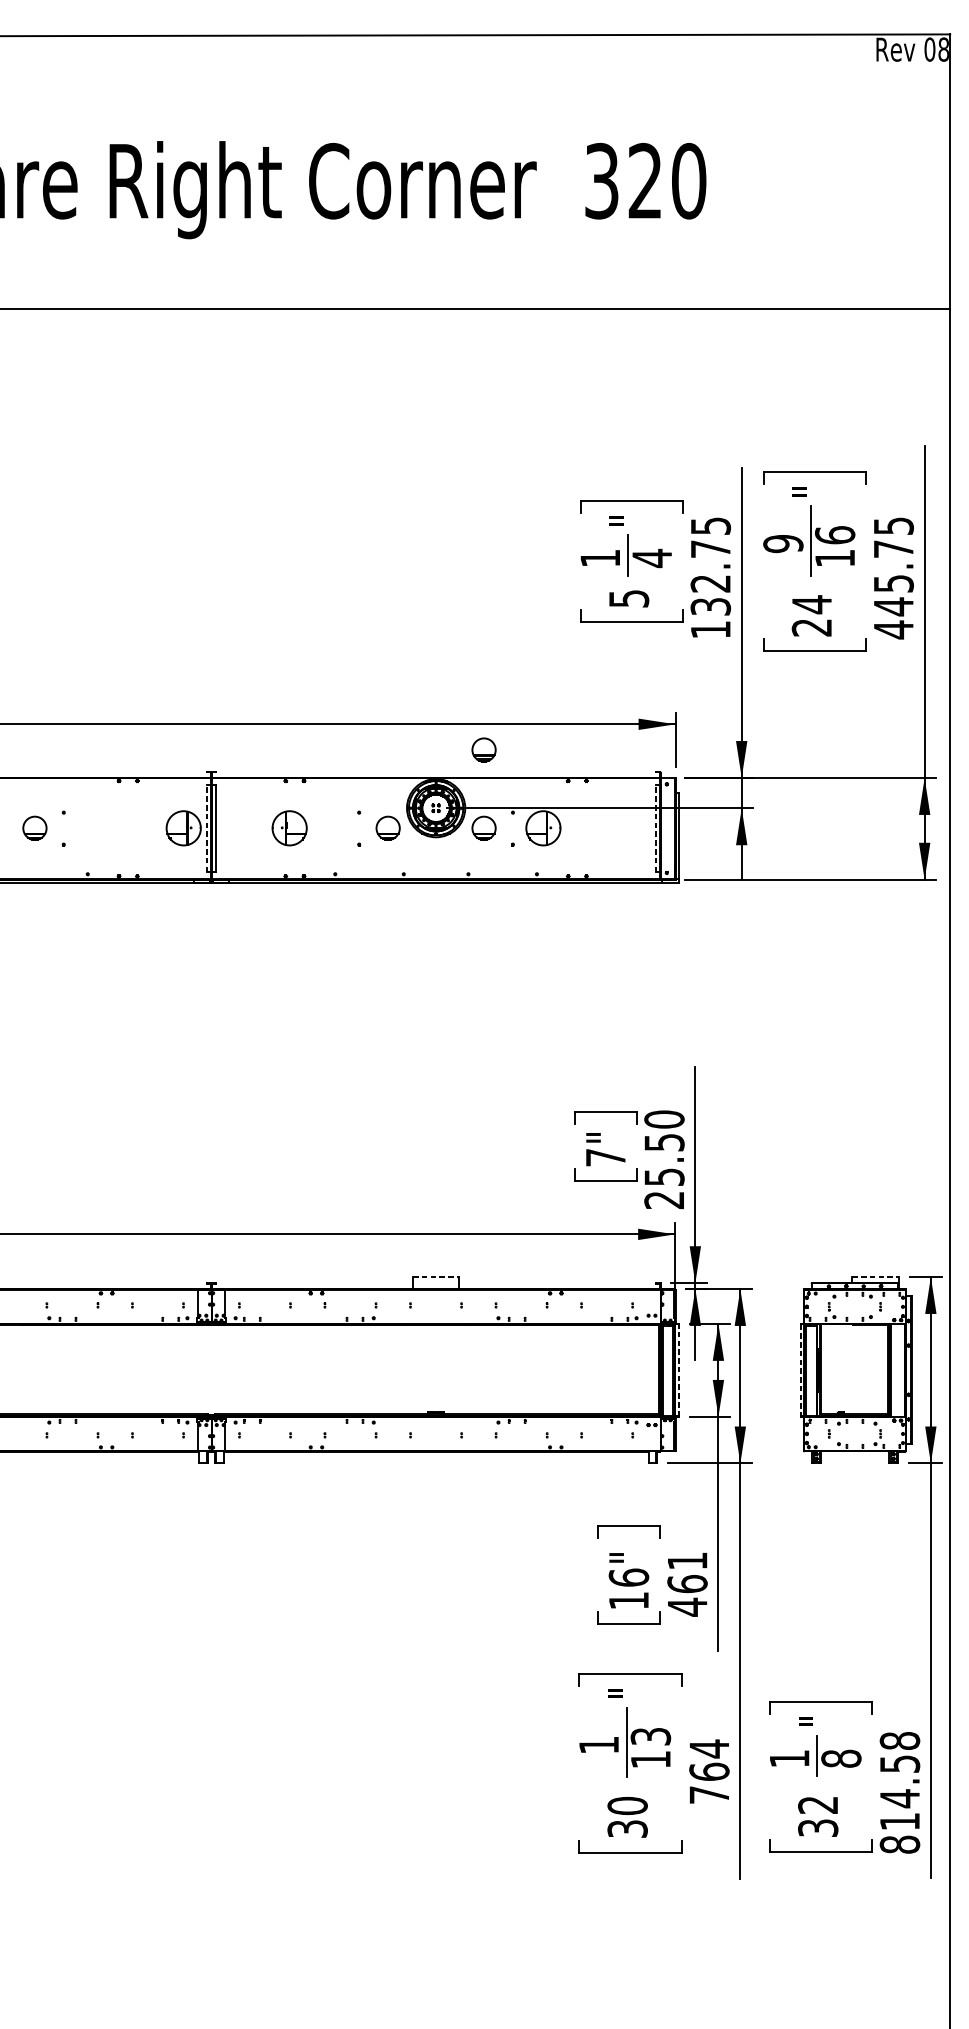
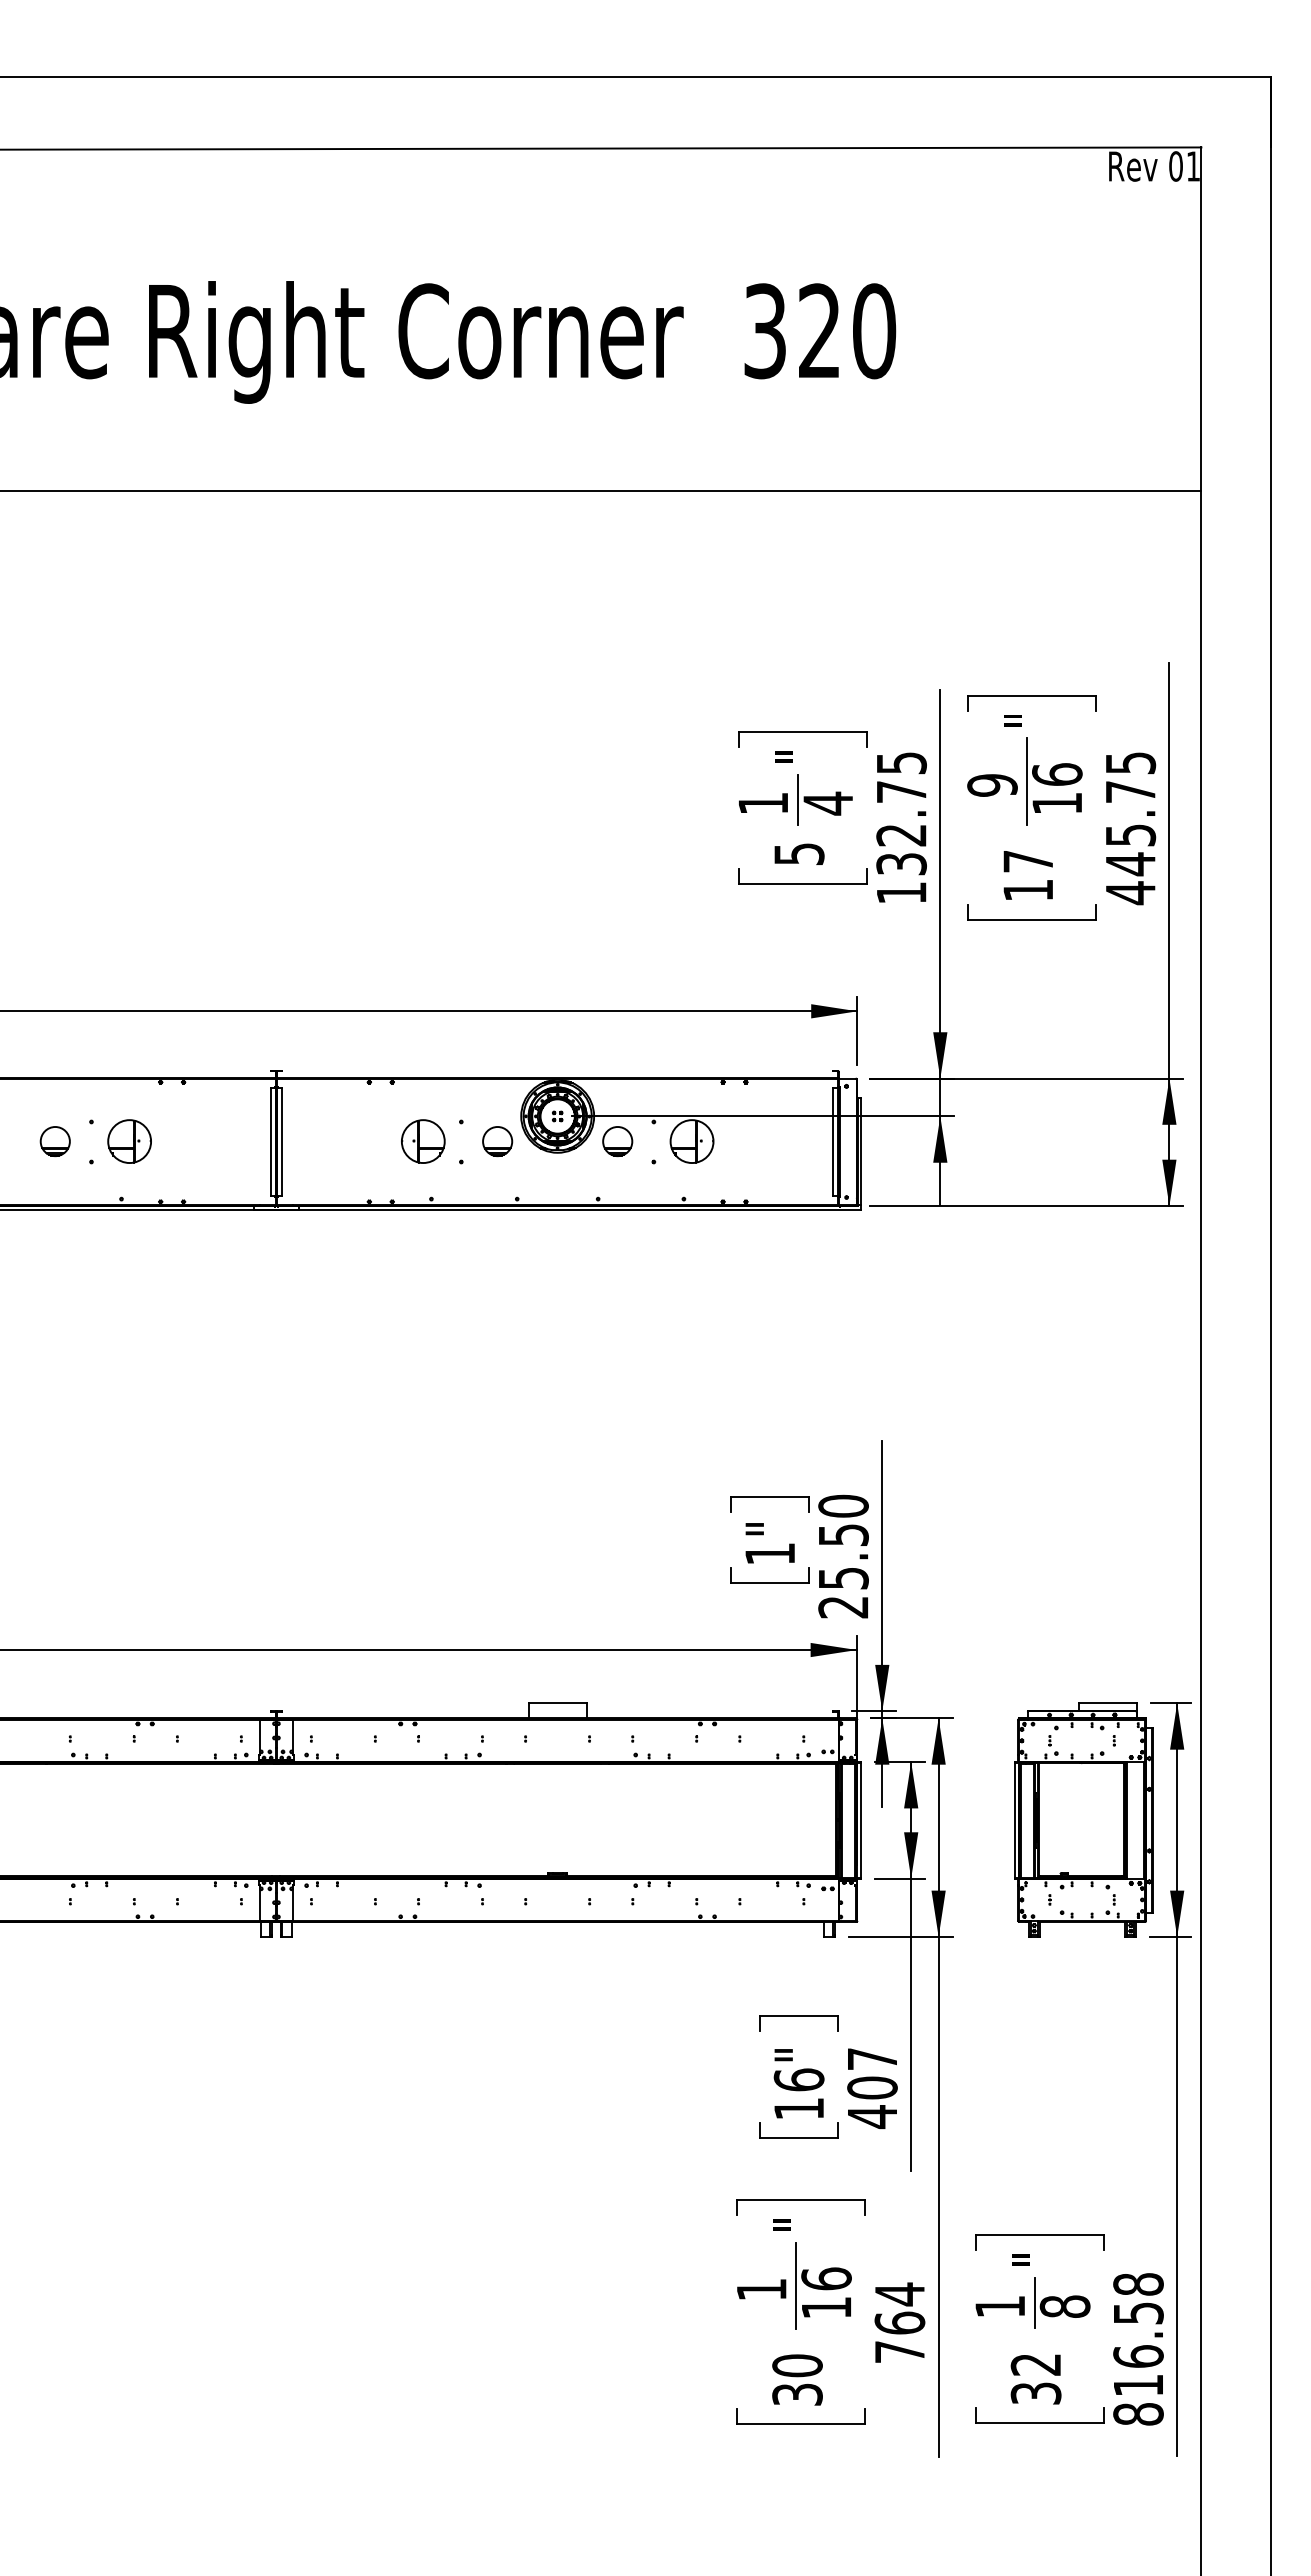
text: (943, 49) -> (1192, 166), 08 -> 01
text: (811, 615) -> (1027, 875), 24 -> 17
part: (483, 750) -> (617, 1043), removed
part: (183, 828) -> (129, 1141), moved
line: (206, 828) -> (270, 1141), dashed -> solid
part: (289, 828) -> (423, 1141), moved
line: (656, 828) -> (833, 1141), dashed -> solid
text: (605, 1157) -> (769, 1553), 7" -> 1"
line: (436, 1277) -> (558, 1703), dashed -> solid
line: (876, 1277) -> (1108, 1703), dashed -> solid
line: (678, 1370) -> (861, 1820), dashed -> solid
line: (800, 1370) -> (1014, 1820), dashed -> solid
text: (687, 1572) -> (872, 2073), 461 -> 407
text: (650, 1736) -> (826, 2278), 13 -> 16
text: (899, 1798) -> (1138, 2356), 814.58 -> 816.58

